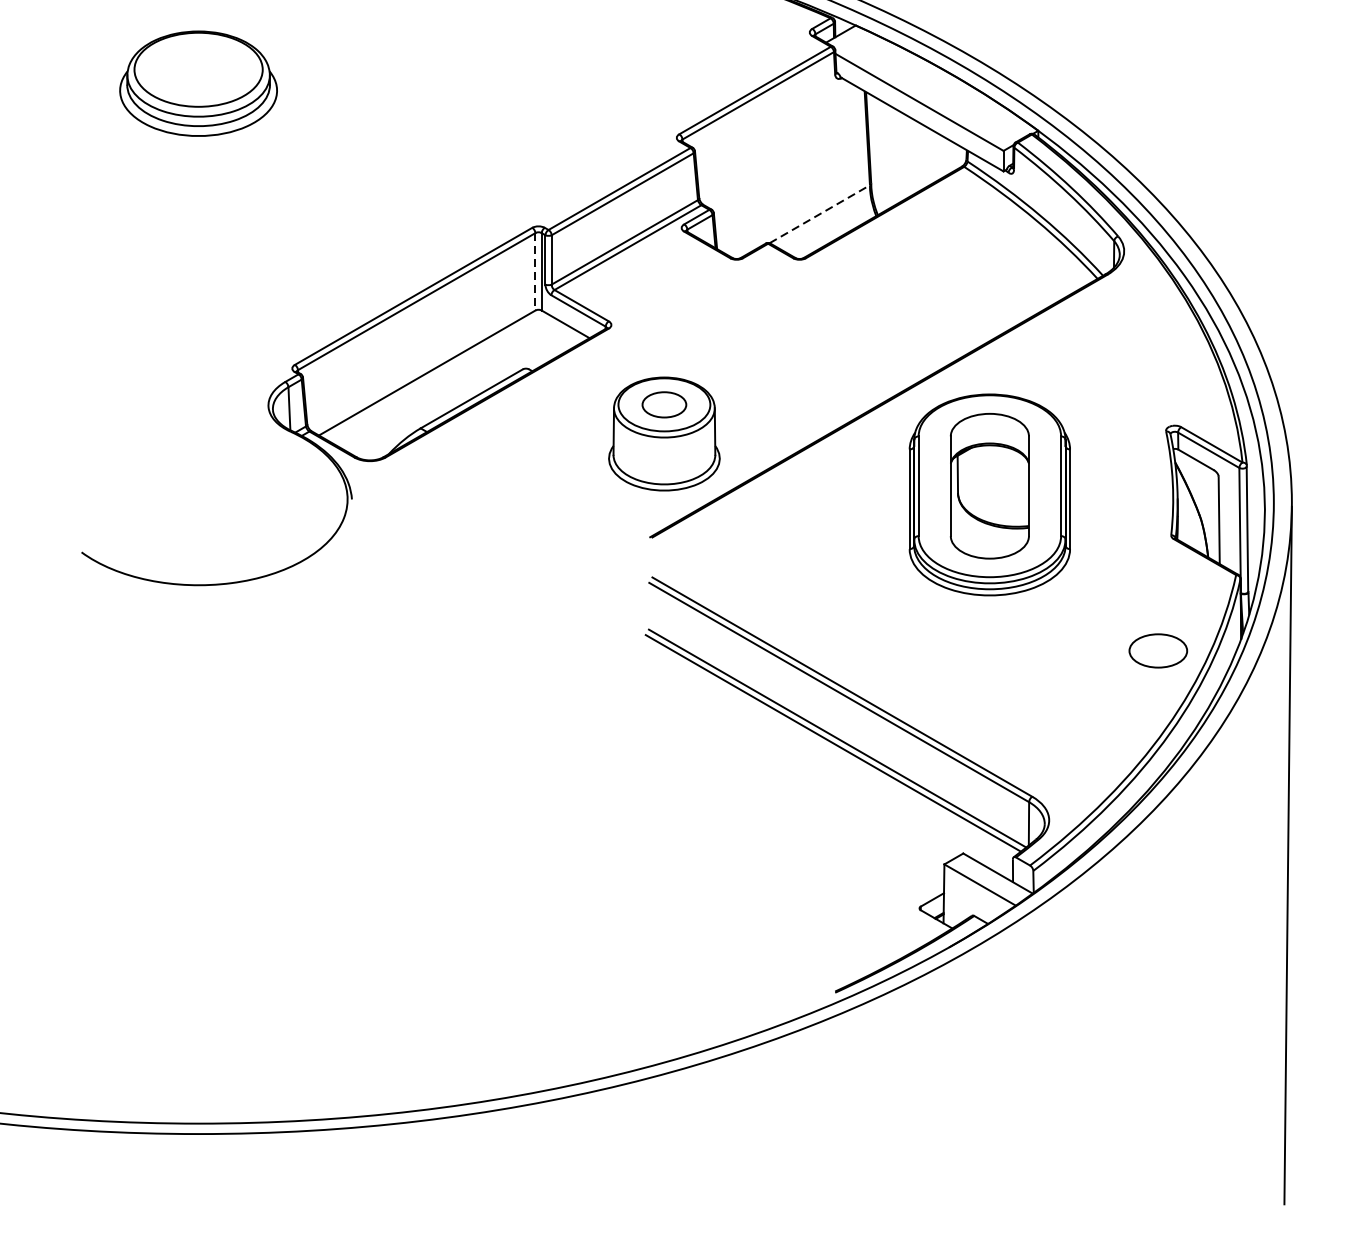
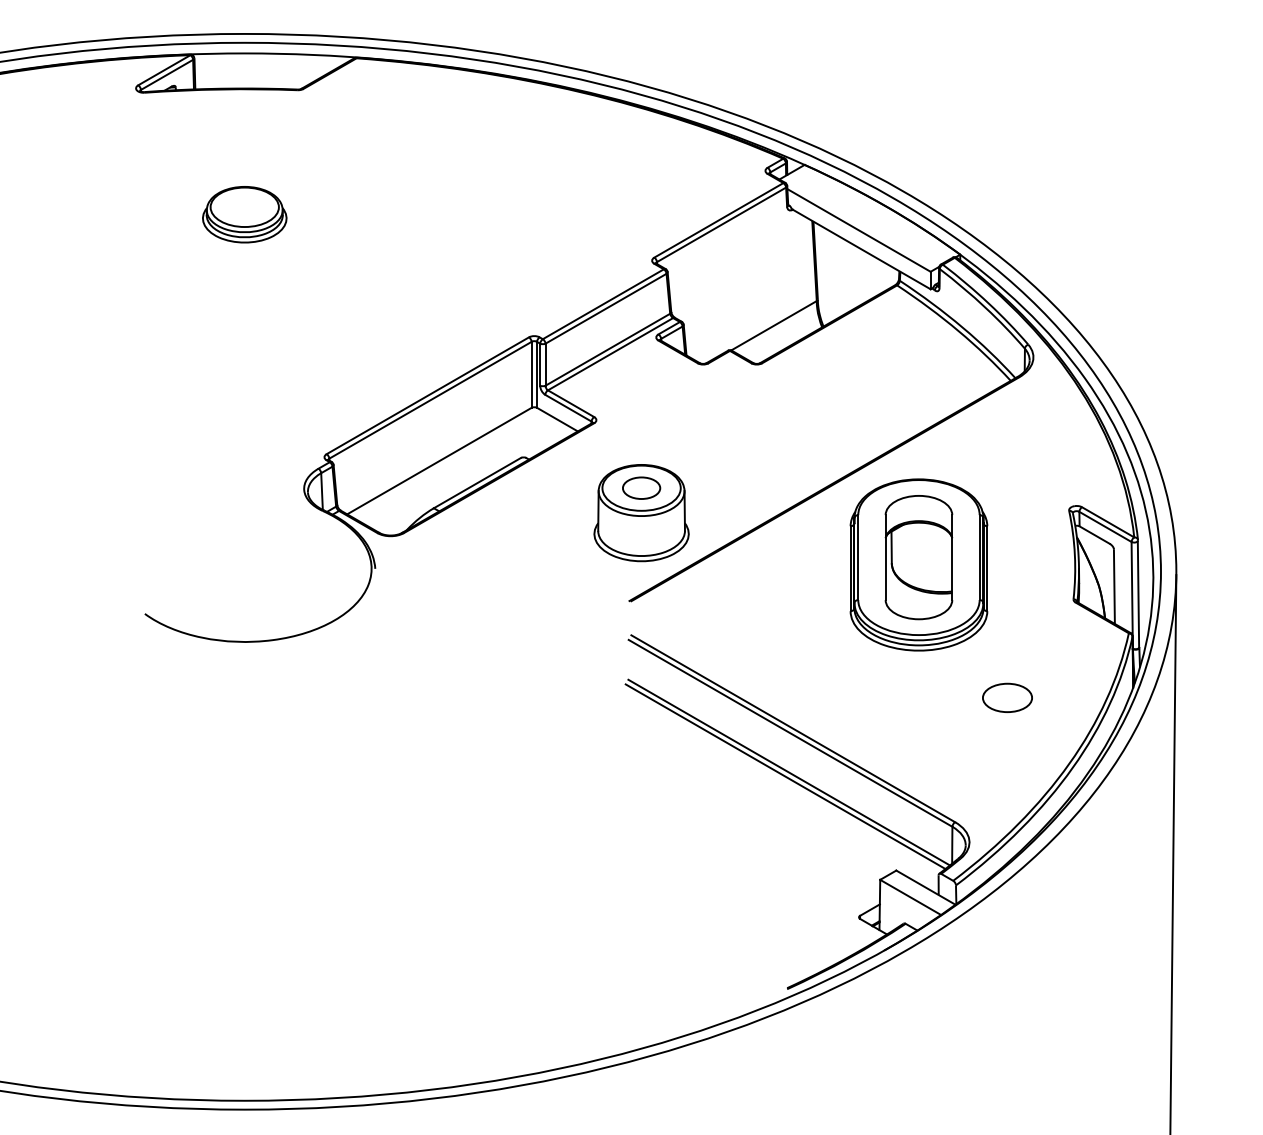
part: (198, 83) -> (244, 214), size x0.62
line: (820, 213) -> (774, 325), dashed -> solid
line: (535, 271) -> (531, 374), dashed -> solid
part: (1158, 650) -> (1007, 697), moved

